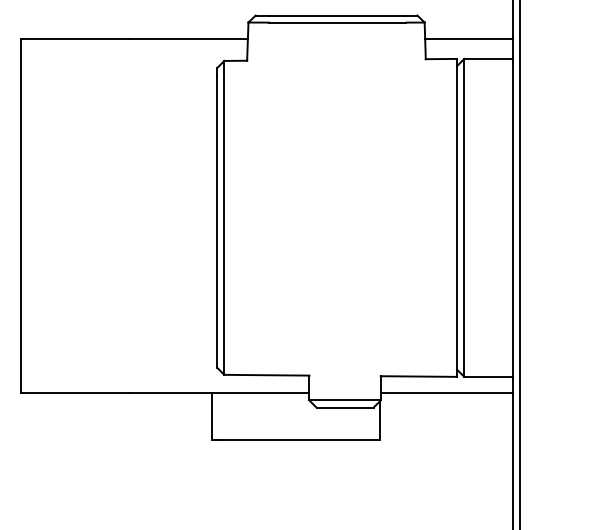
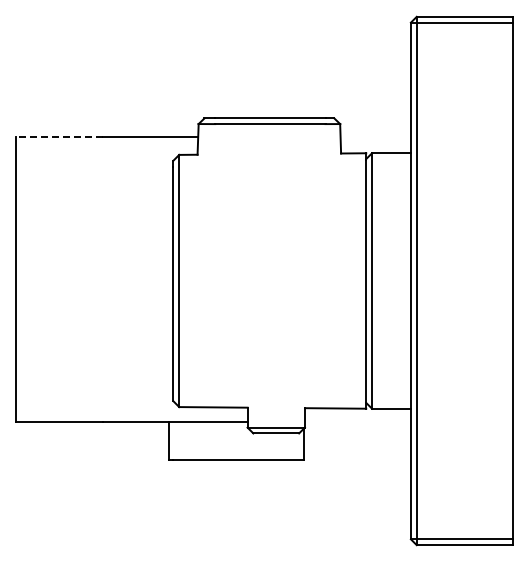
line: (75, 39) -> (59, 137), solid -> dashed
line: (468, 39) -> (375, 137), removed
line: (446, 392) -> (357, 421), removed

